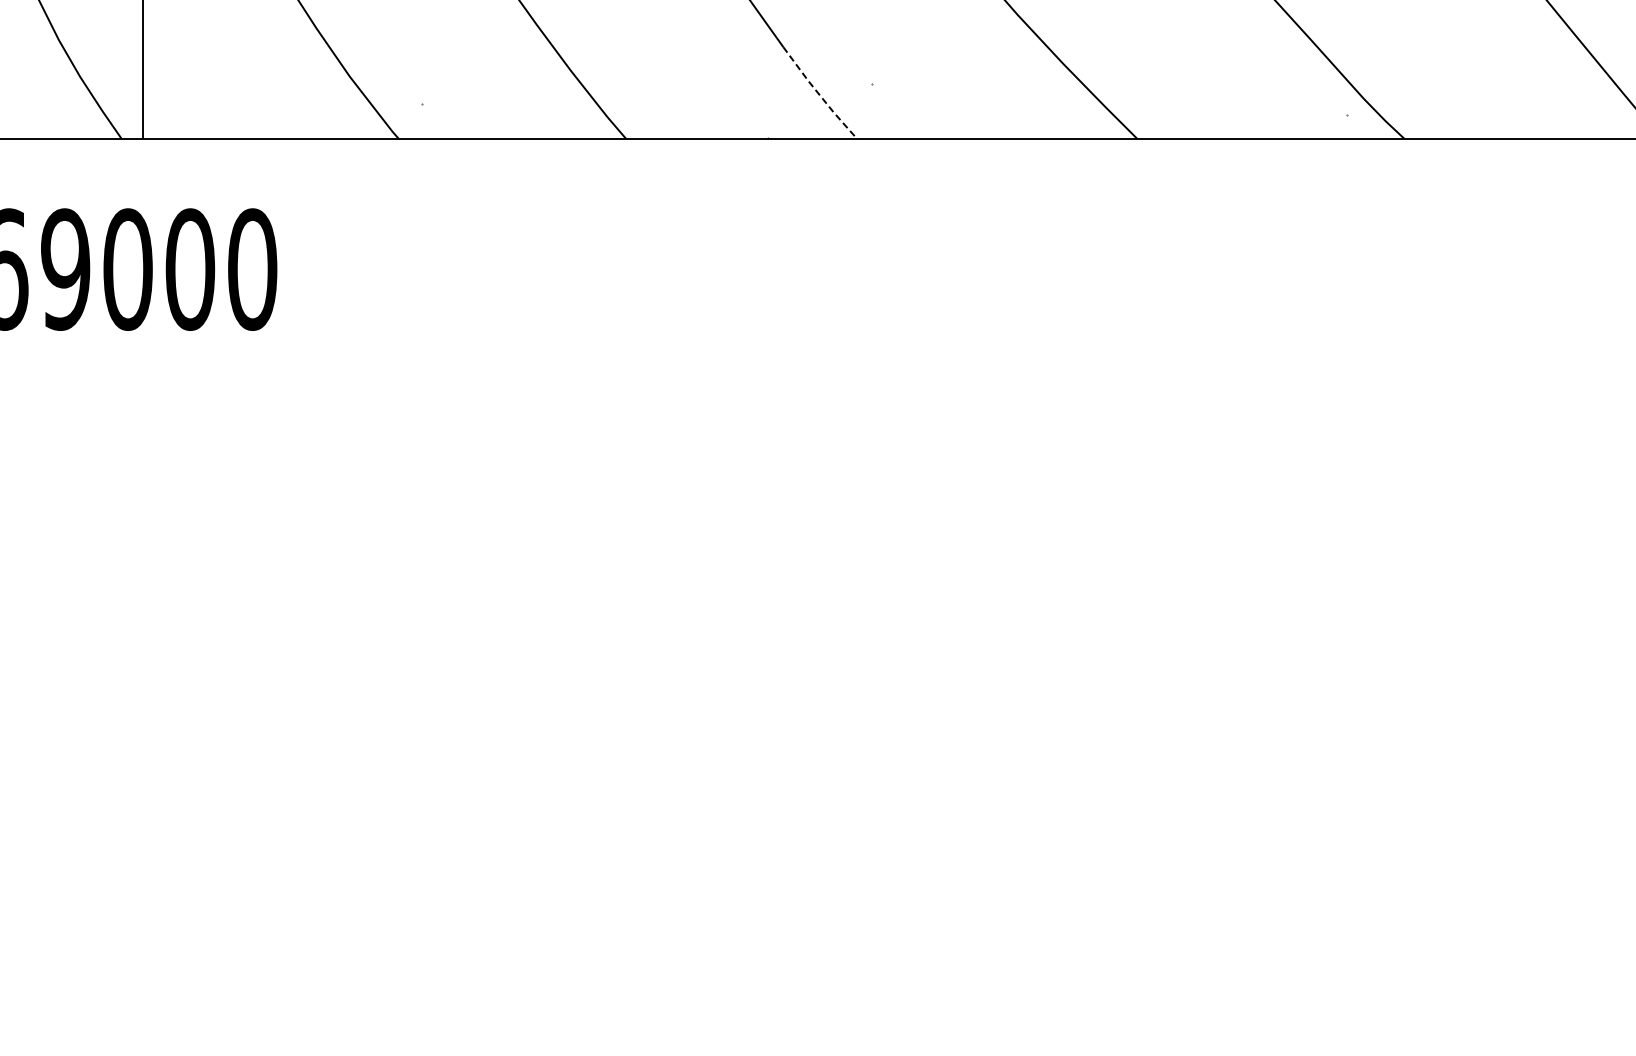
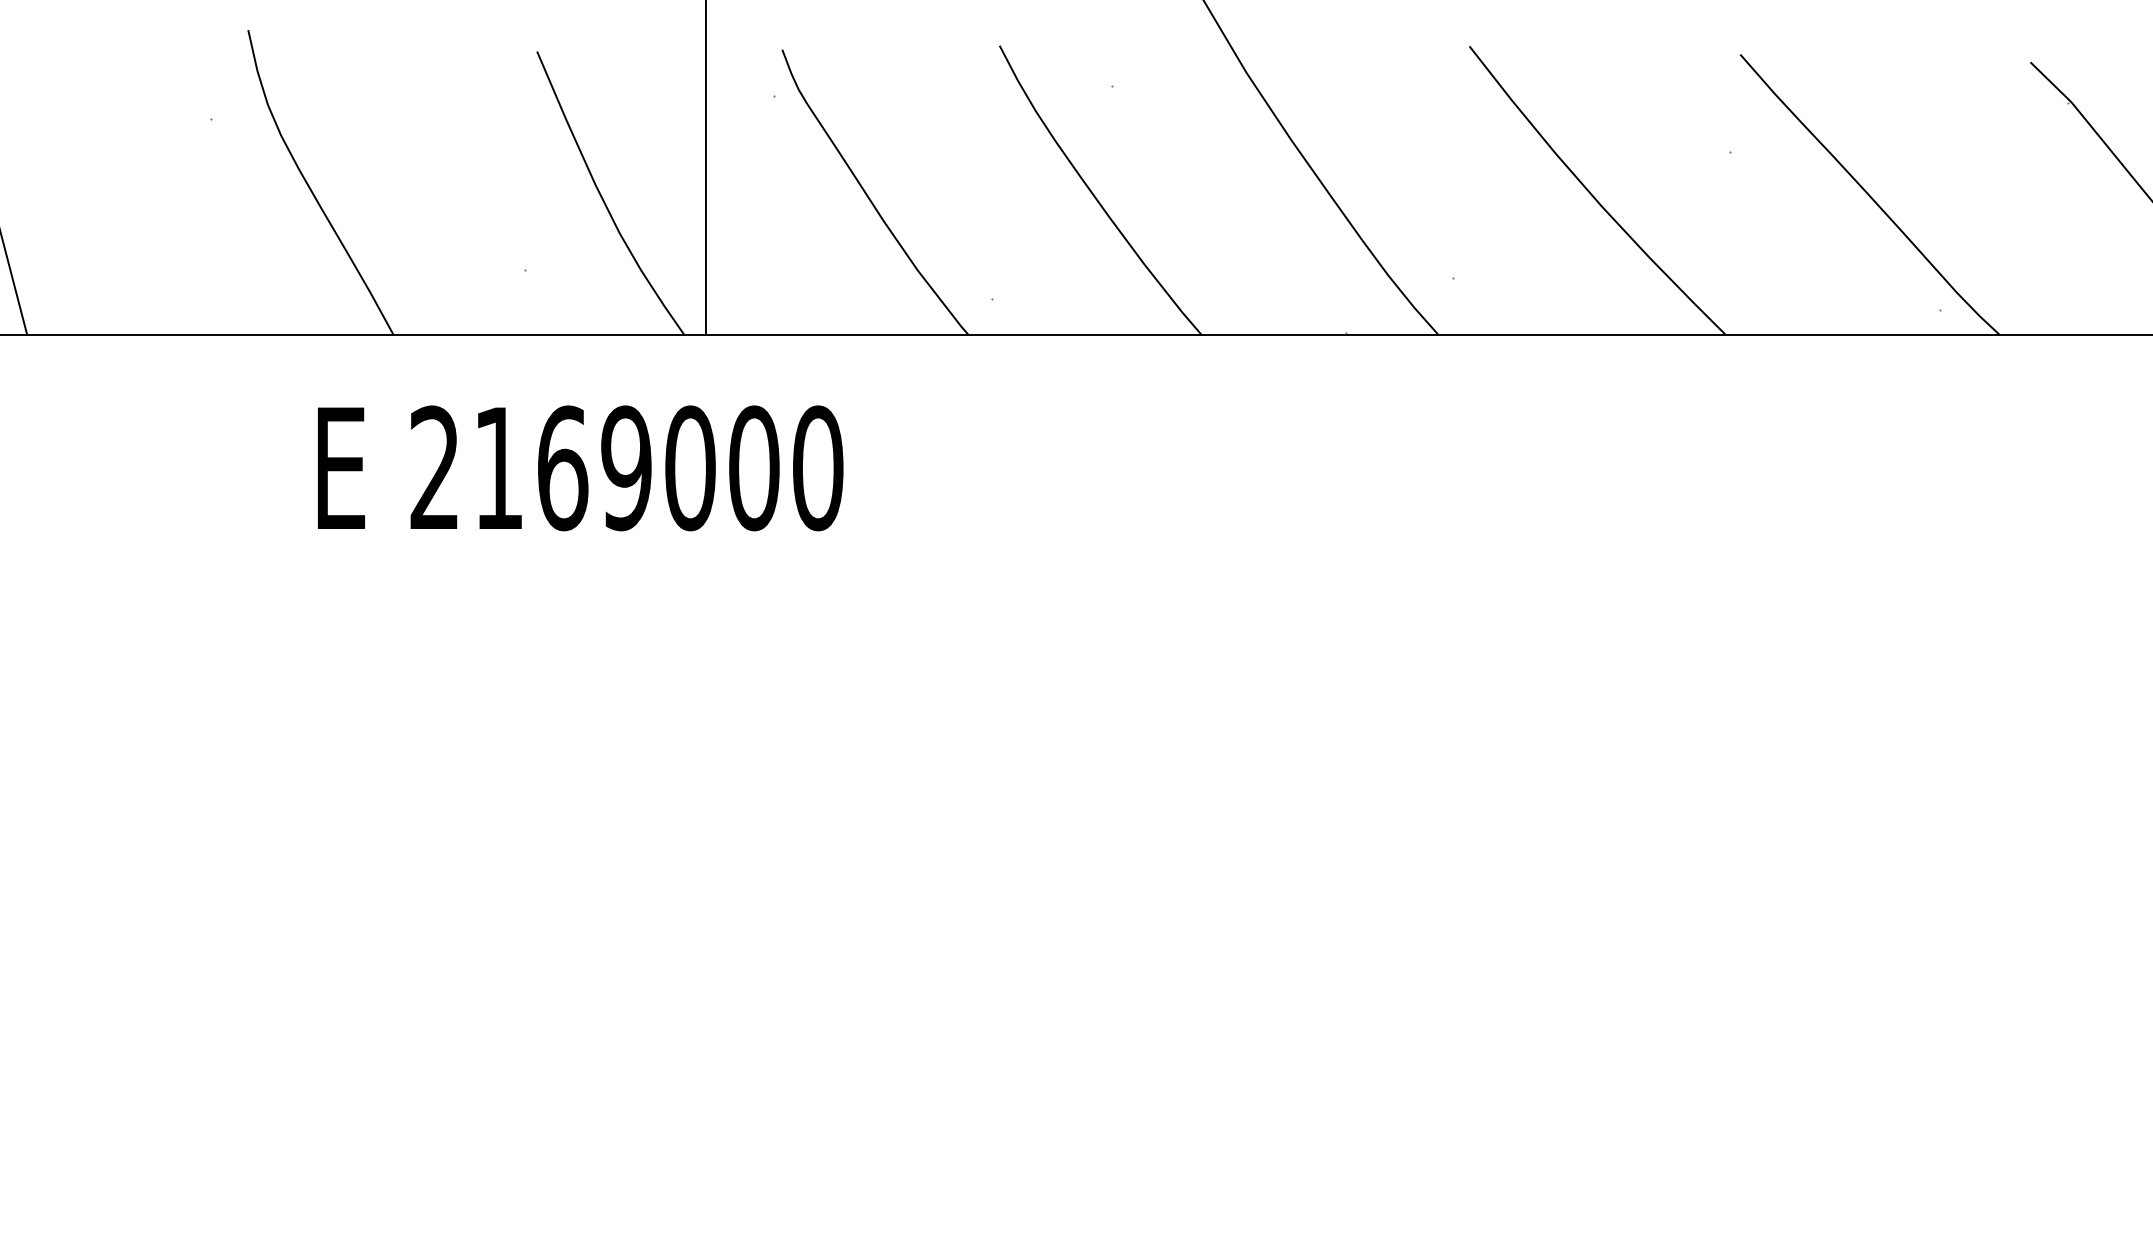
line: (819, 95) -> (1399, 289), dashed -> solid

